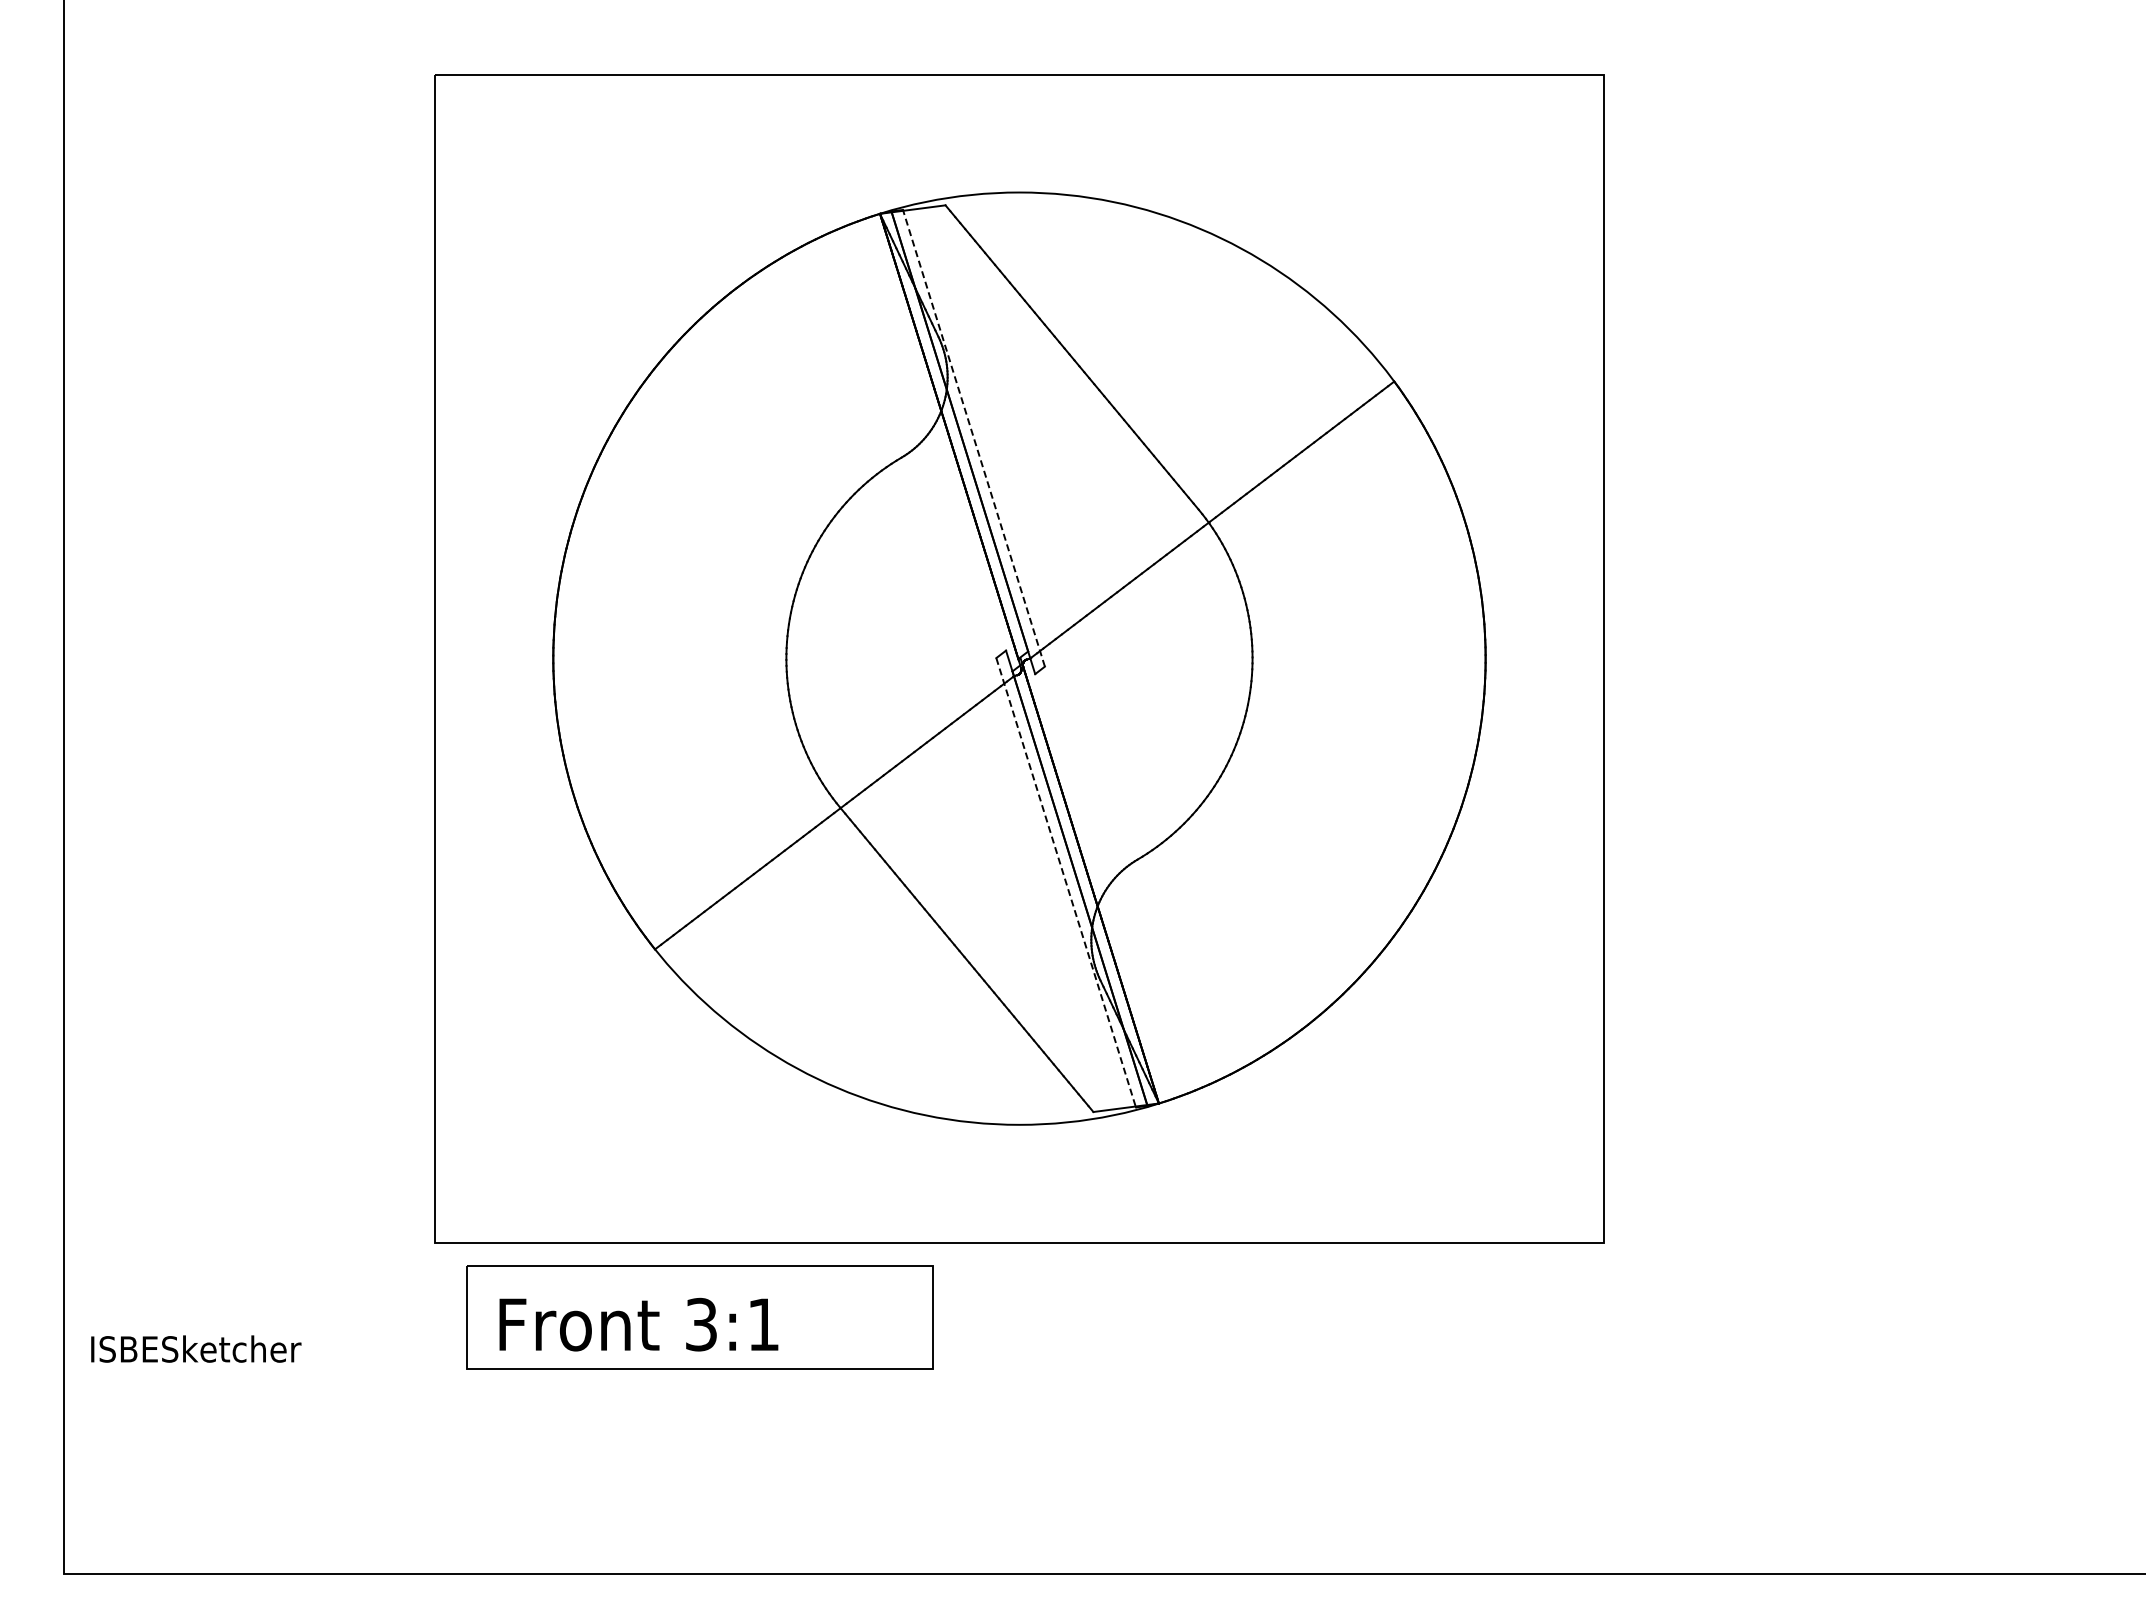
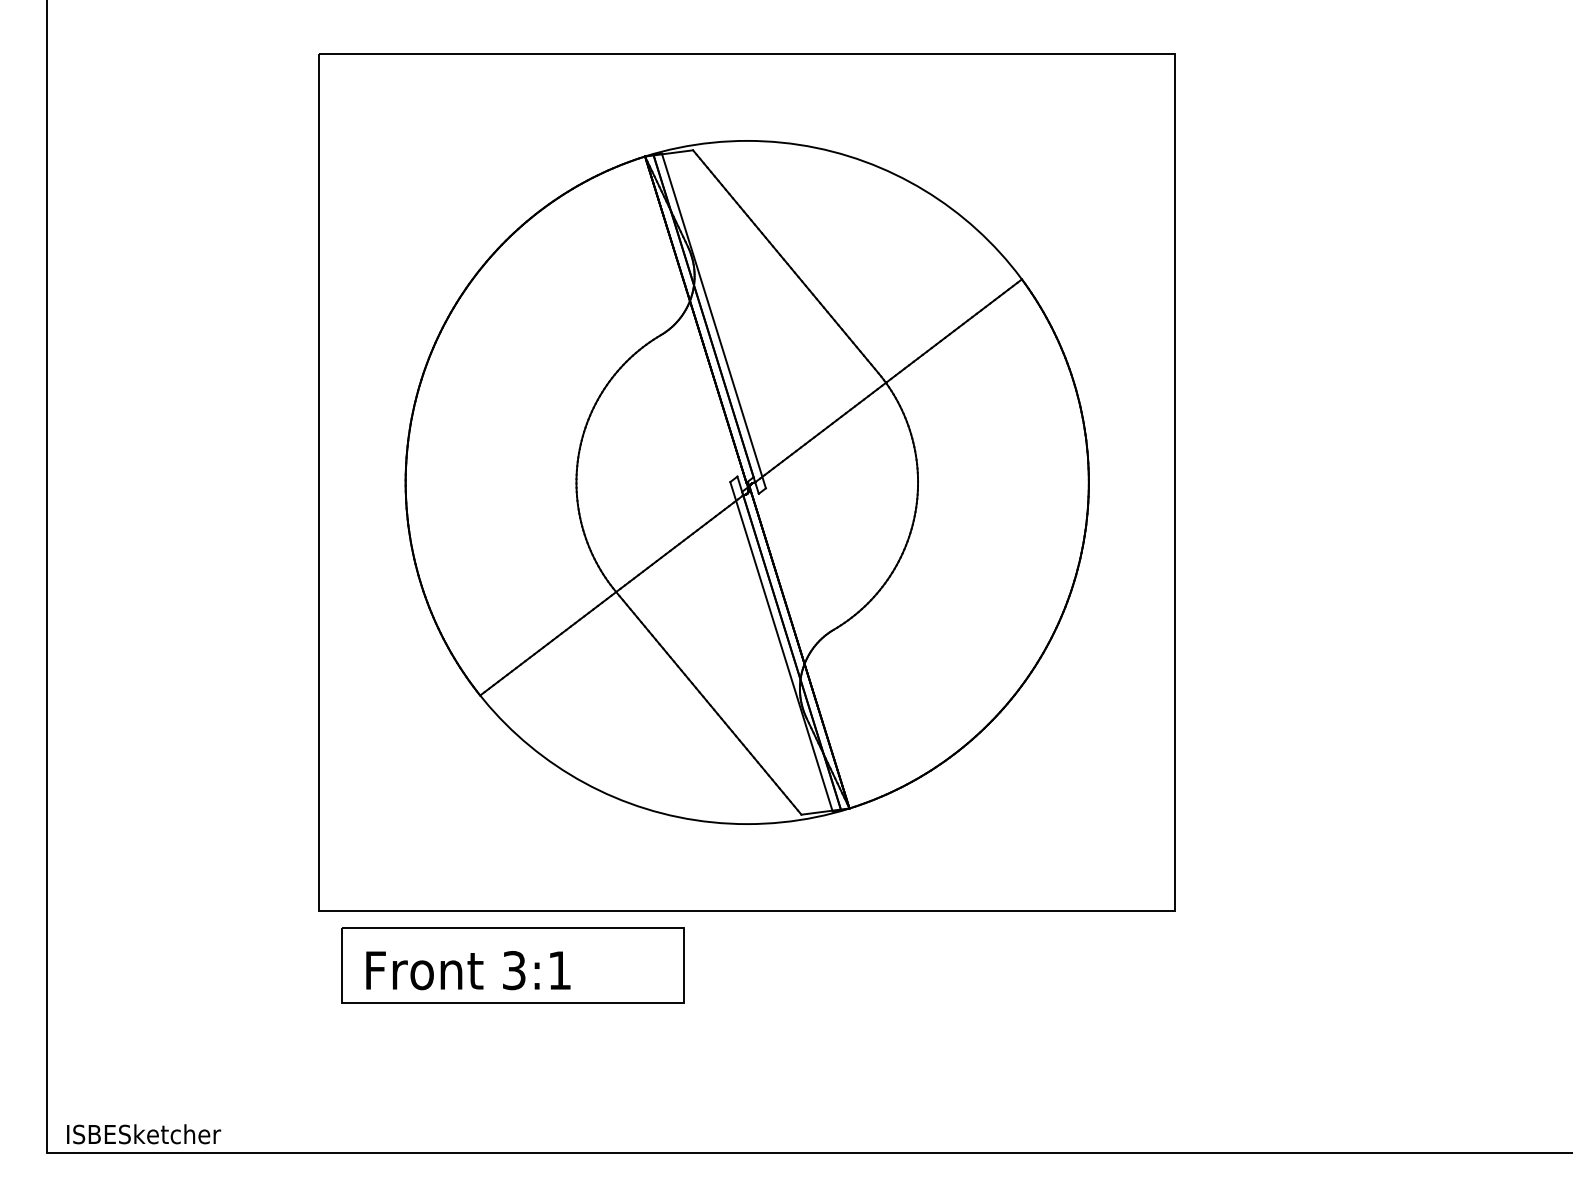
line: (973, 437) -> (713, 320), dashed -> solid
line: (1066, 883) -> (781, 647), dashed -> solid
text: (196, 1348) -> (144, 1133), moved

